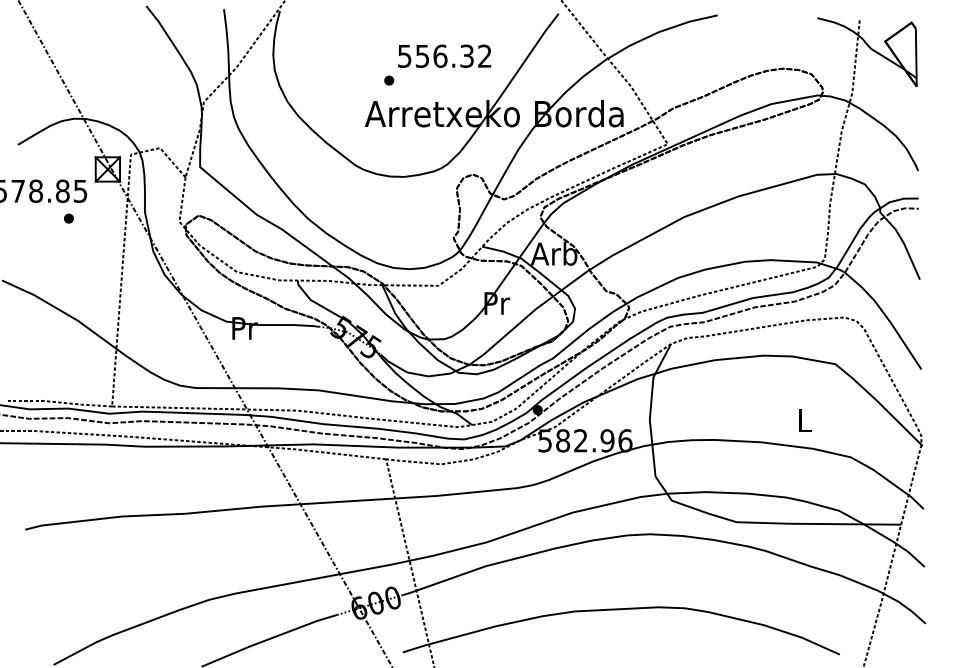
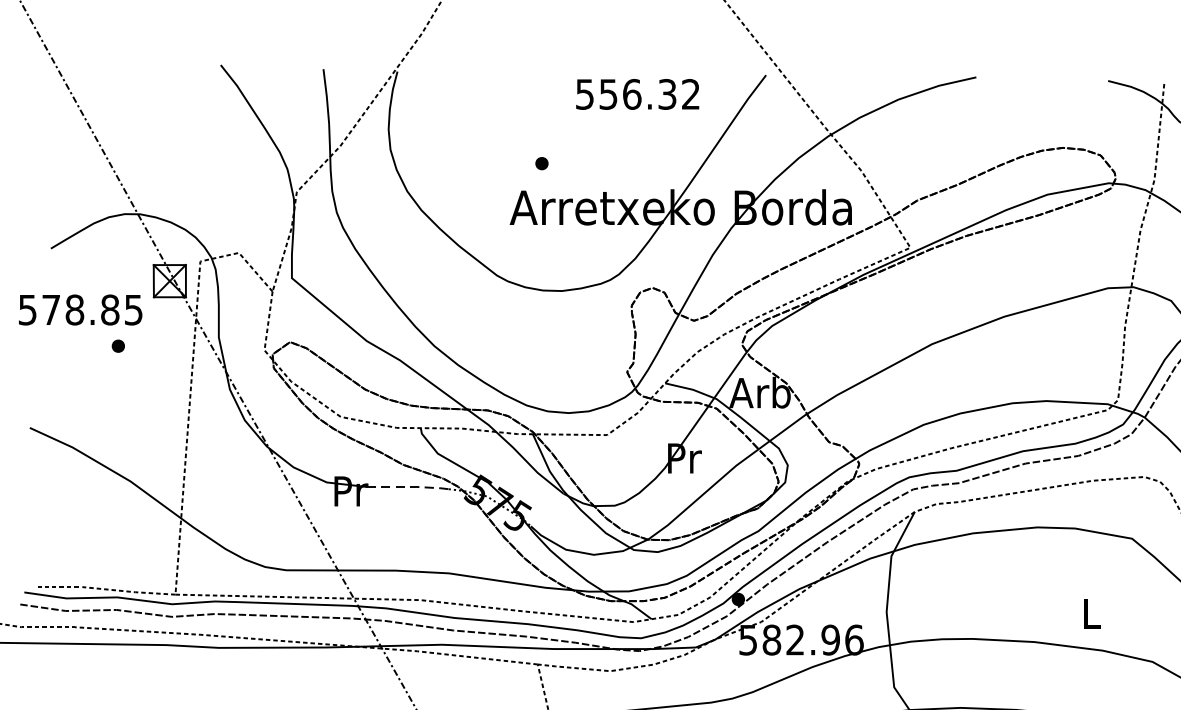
text: (444, 55) -> (637, 93), moved
line: (288, 325) -> (408, 487), solid -> dashed

